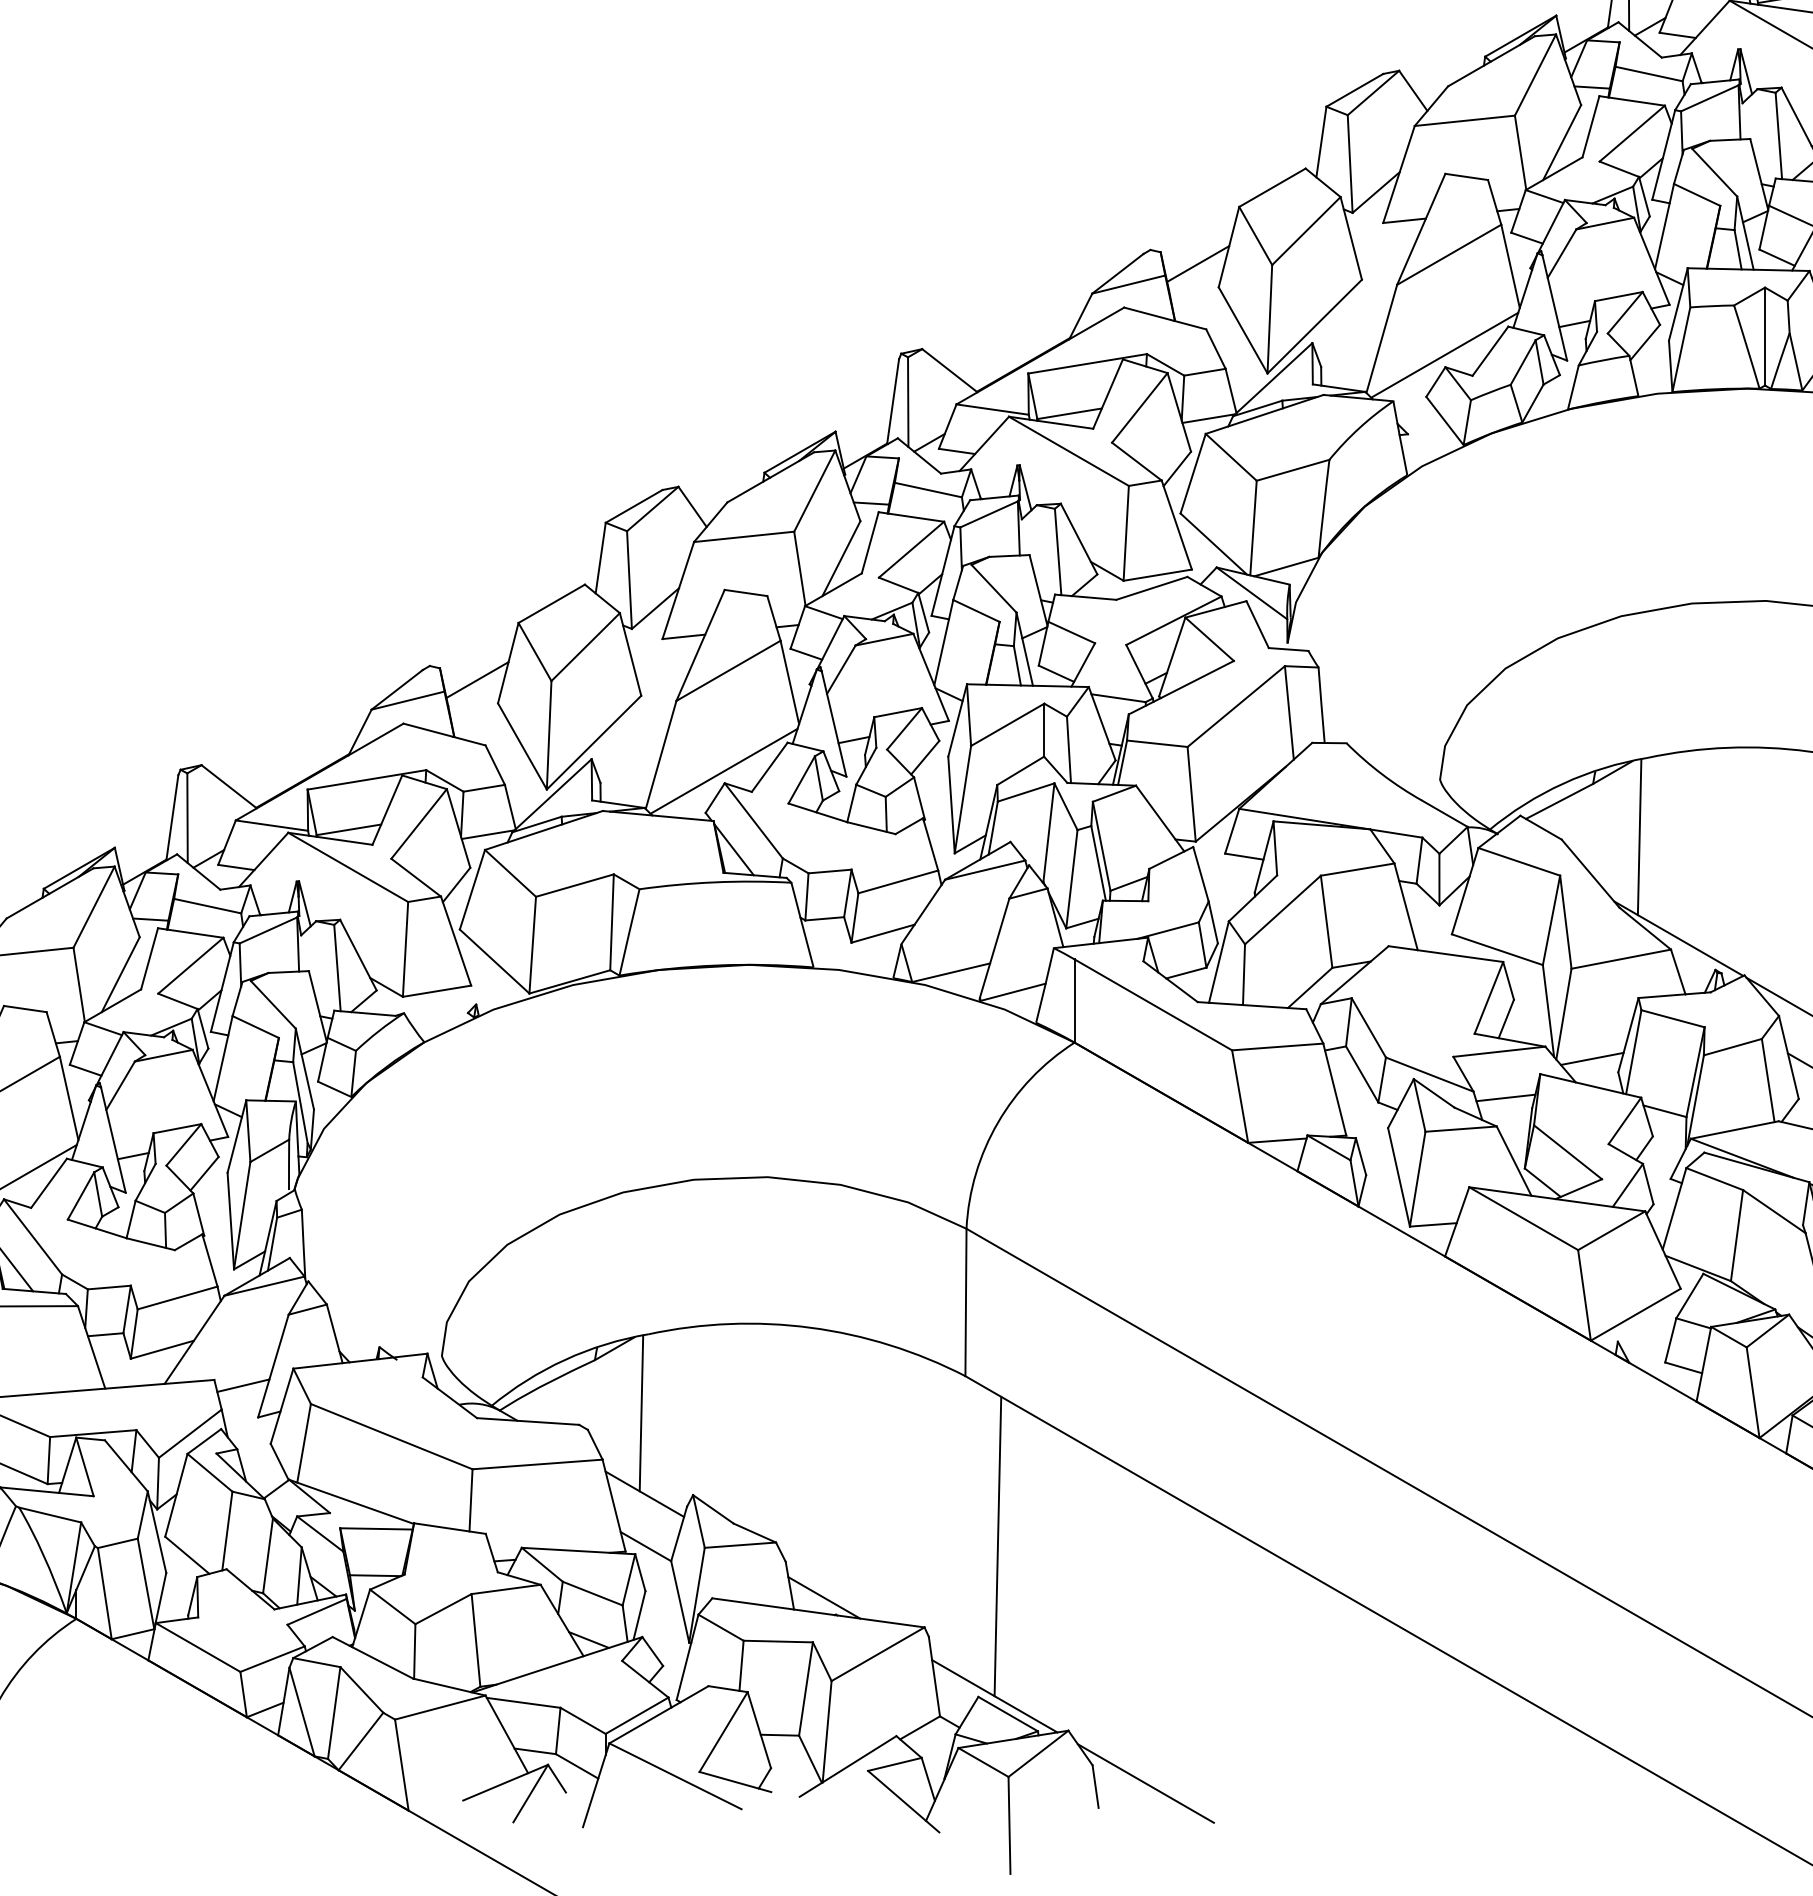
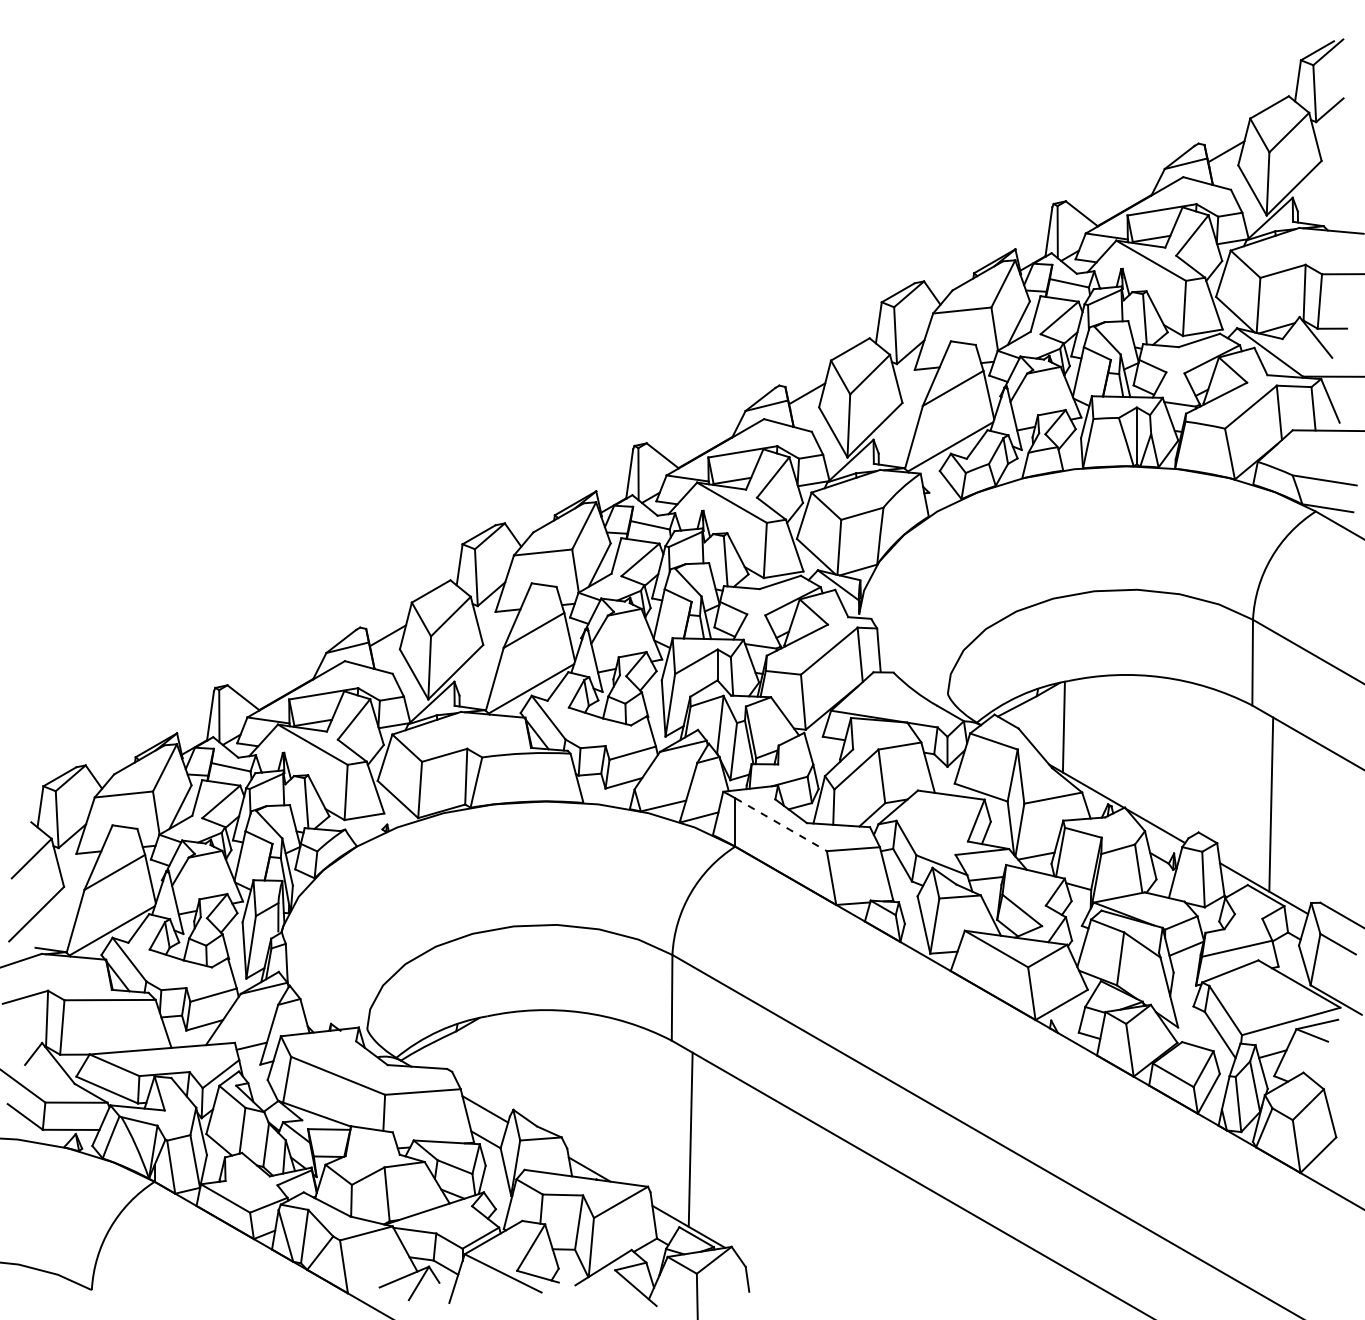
line: (1154, 1004) -> (781, 824), solid -> dashed
line: (641, 1411) -> (483, 1061), removed
line: (1145, 1783) -> (776, 1277), removed

